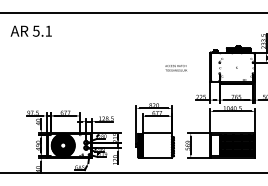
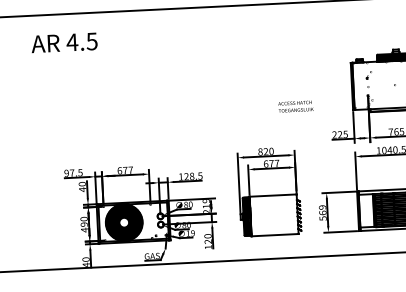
text: (41, 30) -> (80, 40), 5.1 -> 4.5
text: (175, 68) -> (294, 107), moved

